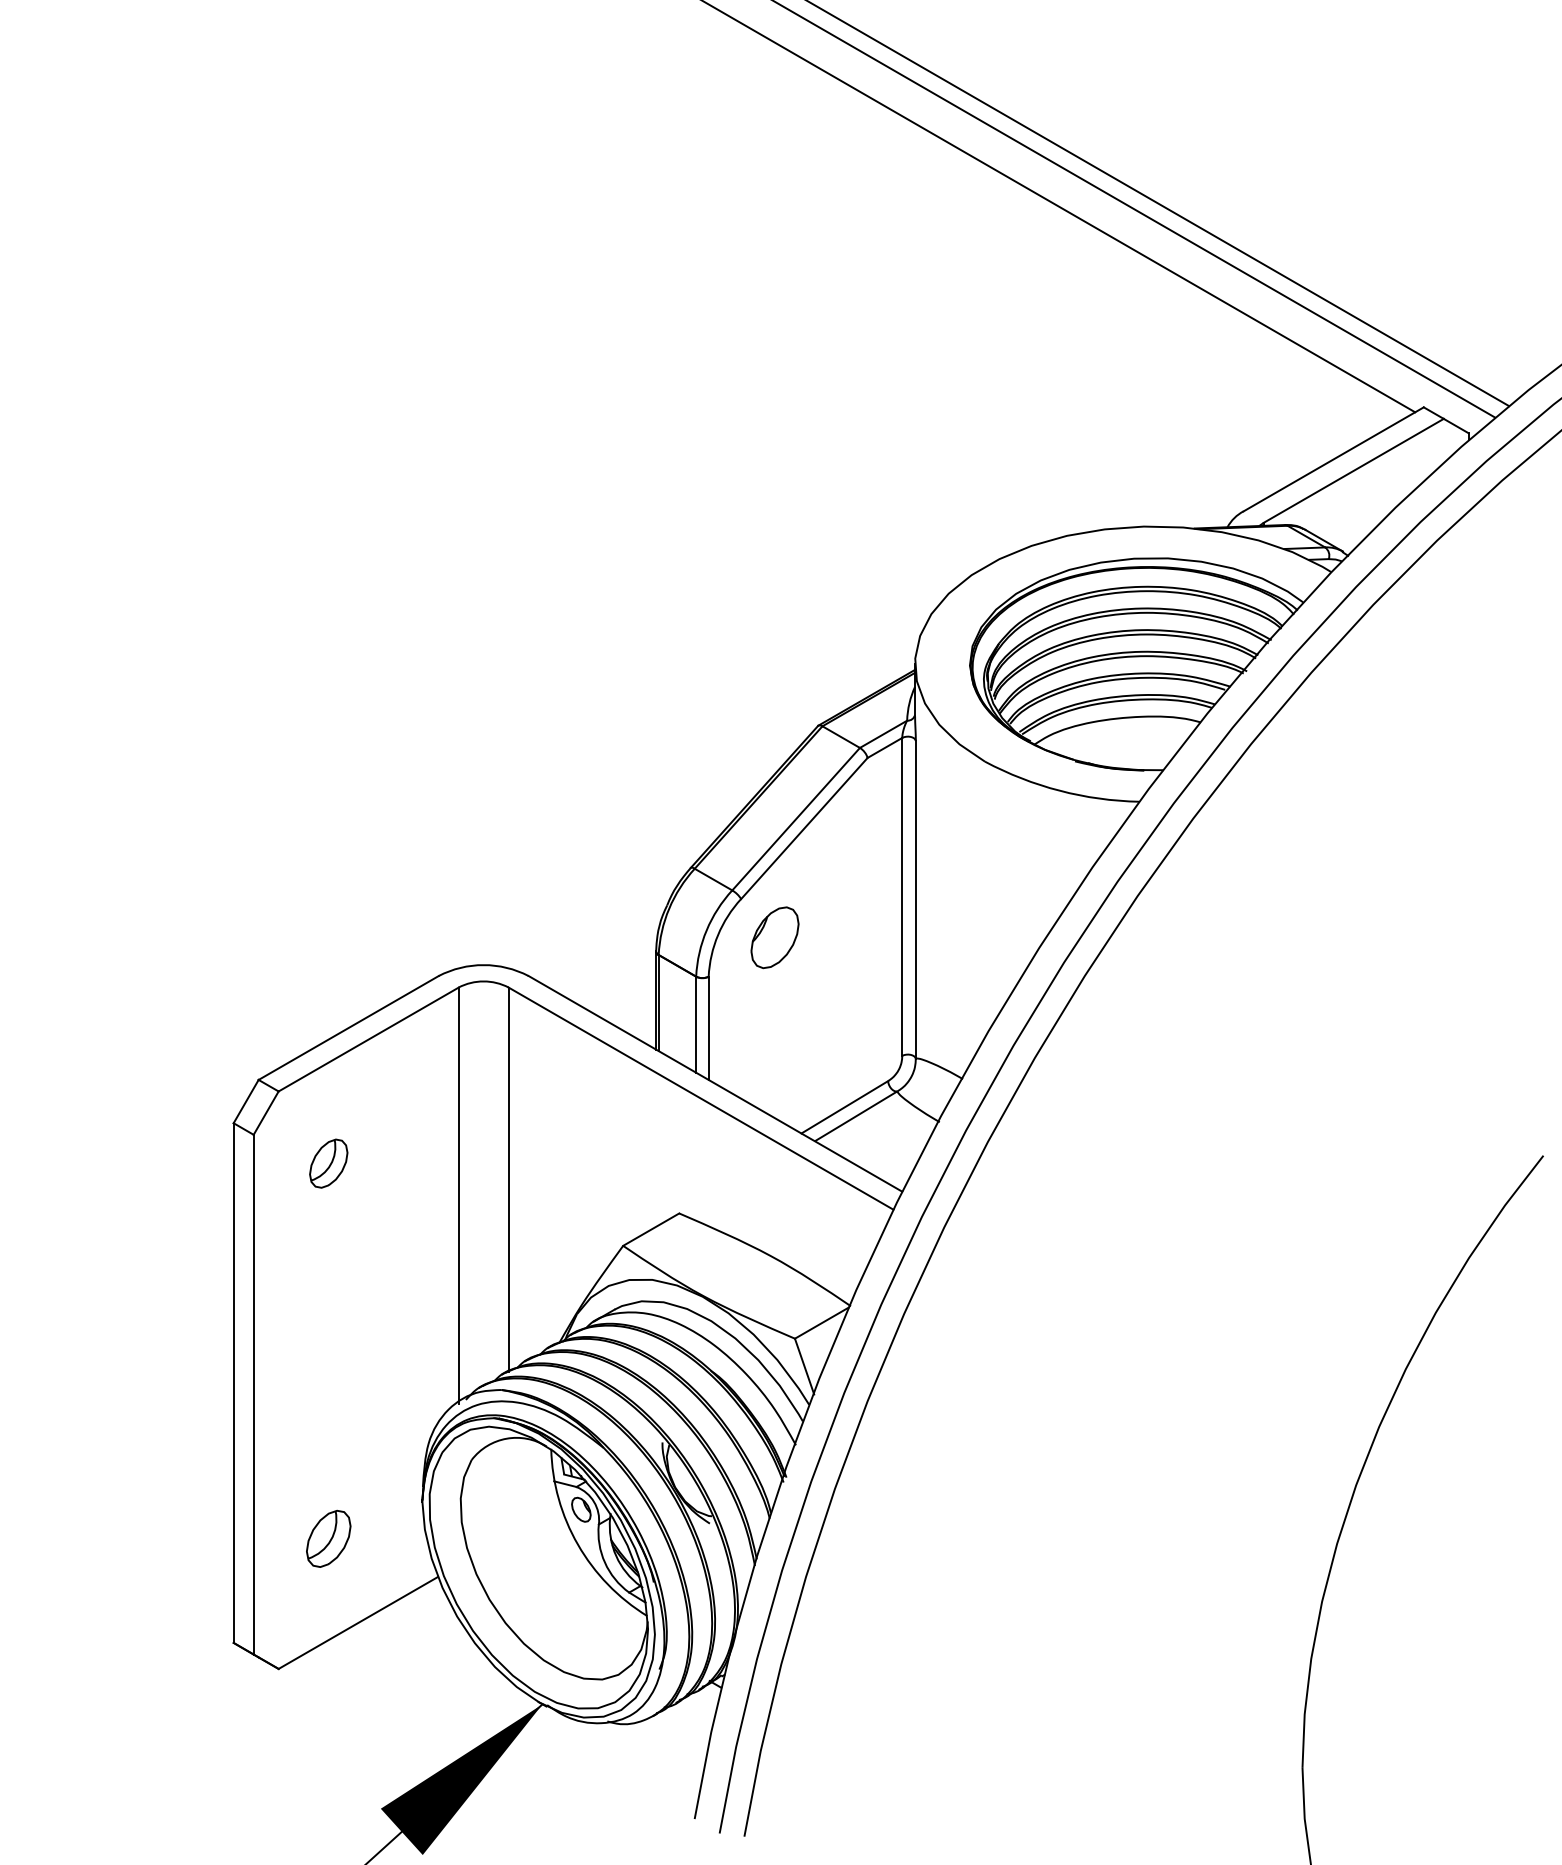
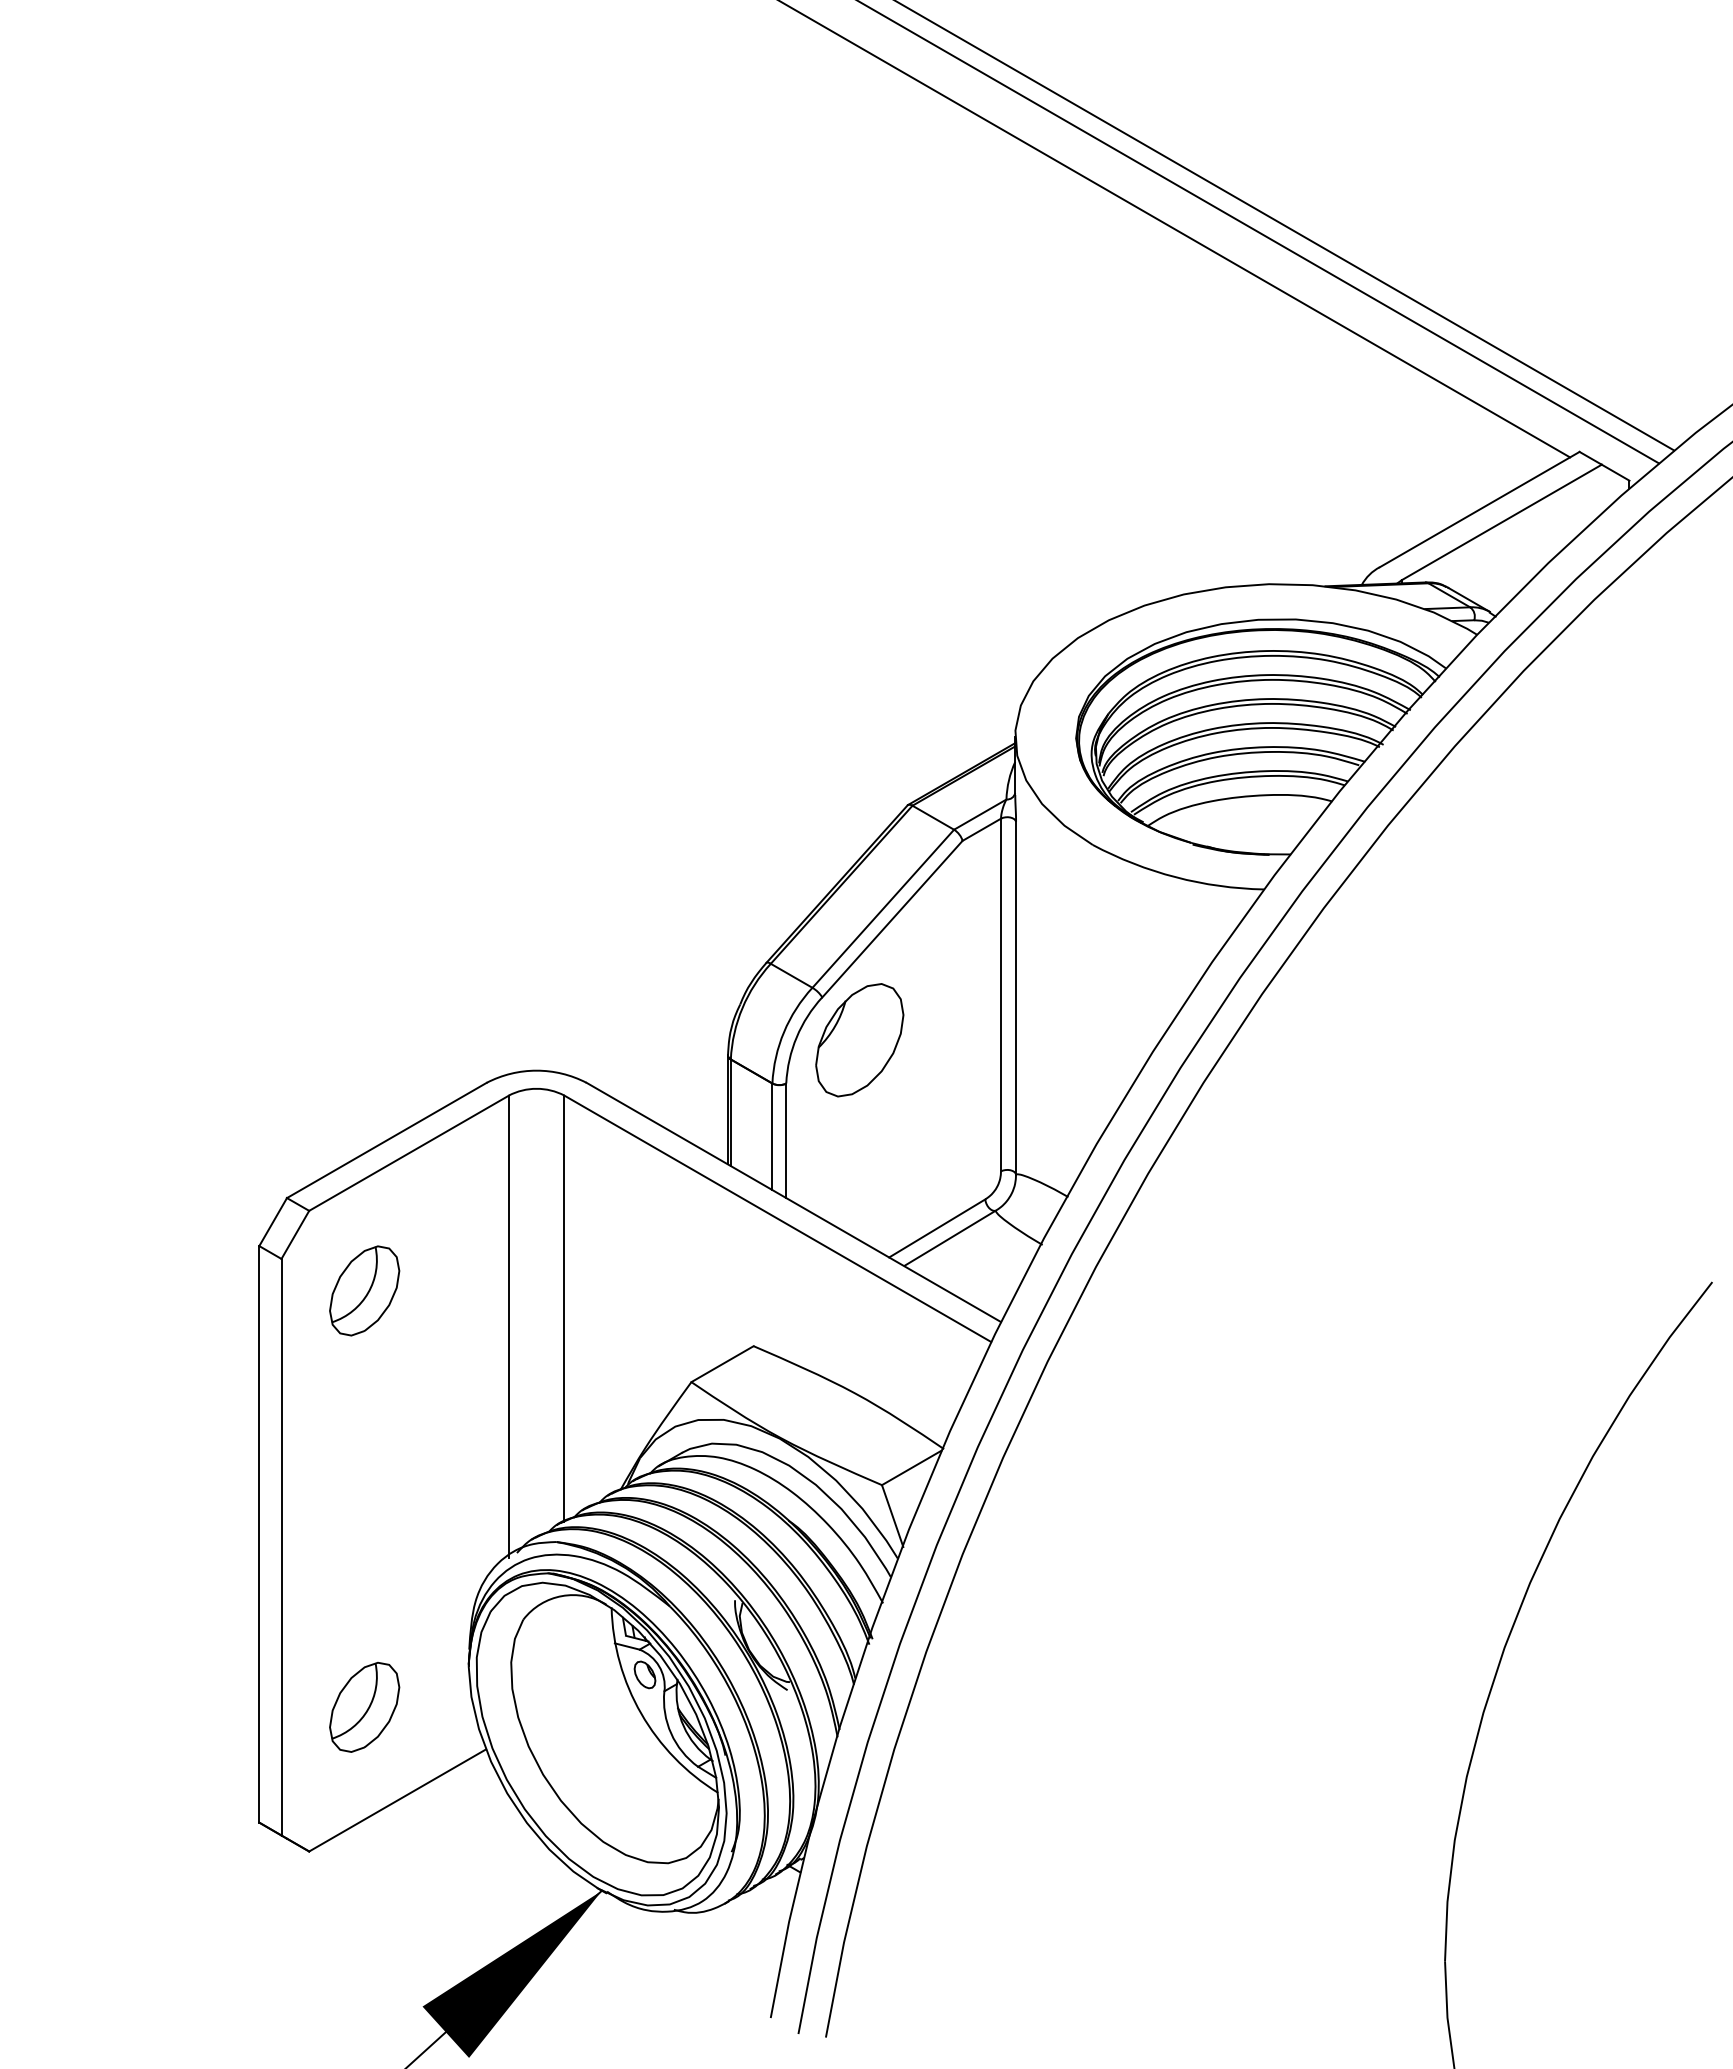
part: (774, 937) -> (859, 1040), size x1.67
part: (328, 1163) -> (364, 1290), size x1.67
part: (328, 1538) -> (364, 1706), size x1.43

